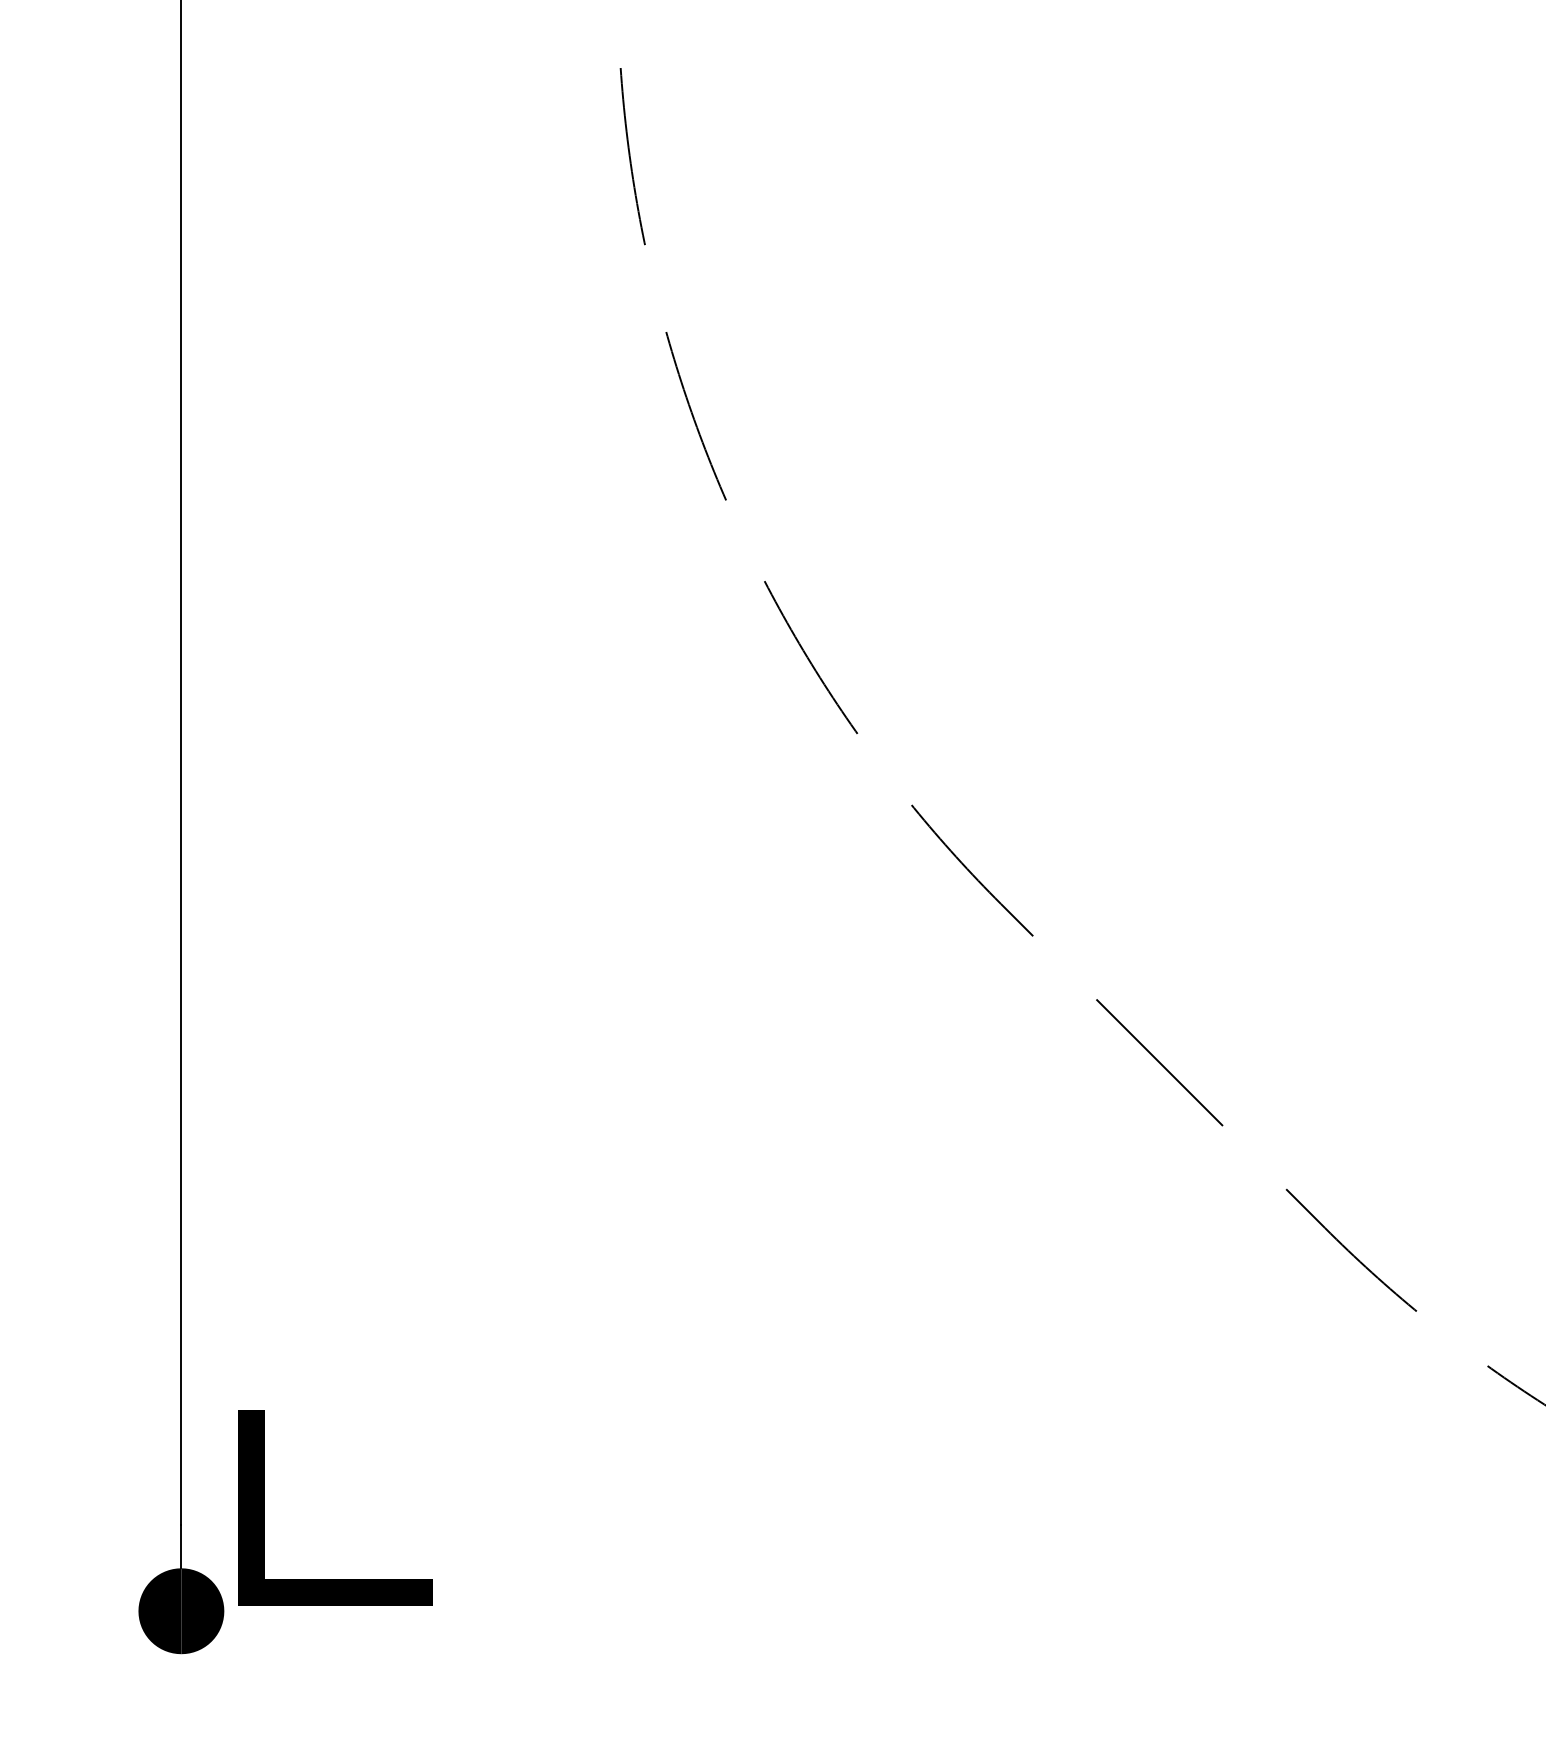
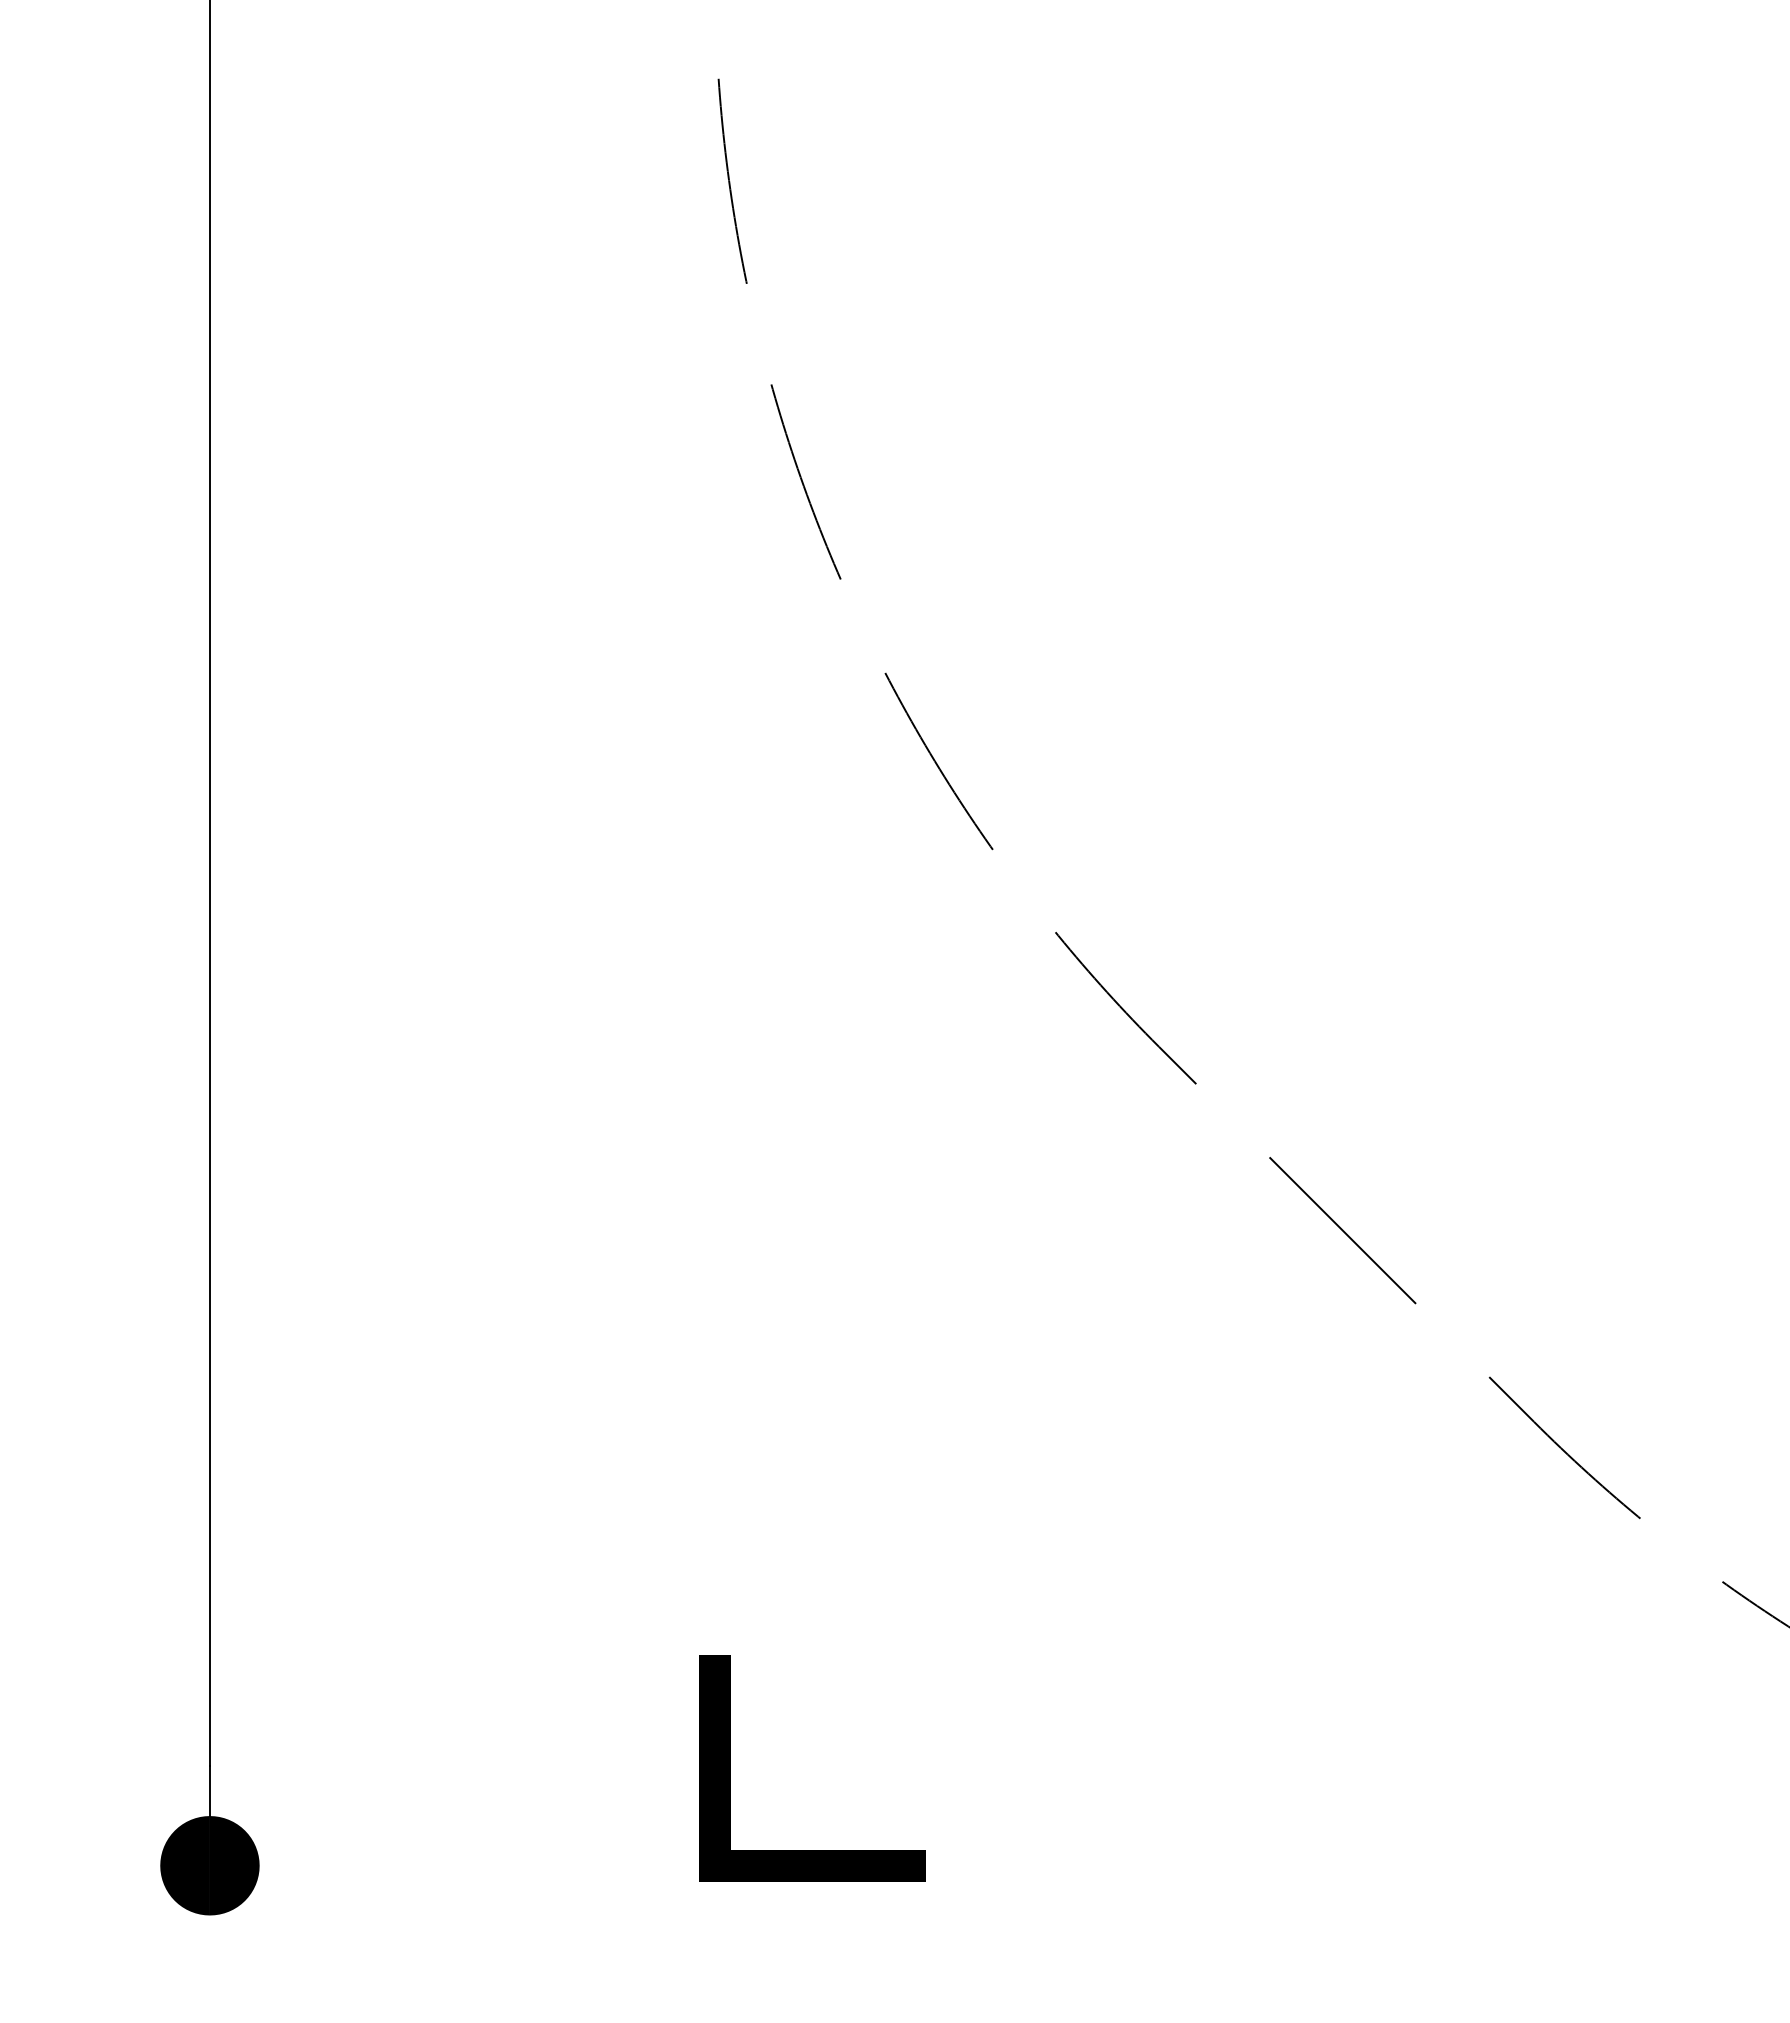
line: (264, 1508) -> (730, 1768), moved

